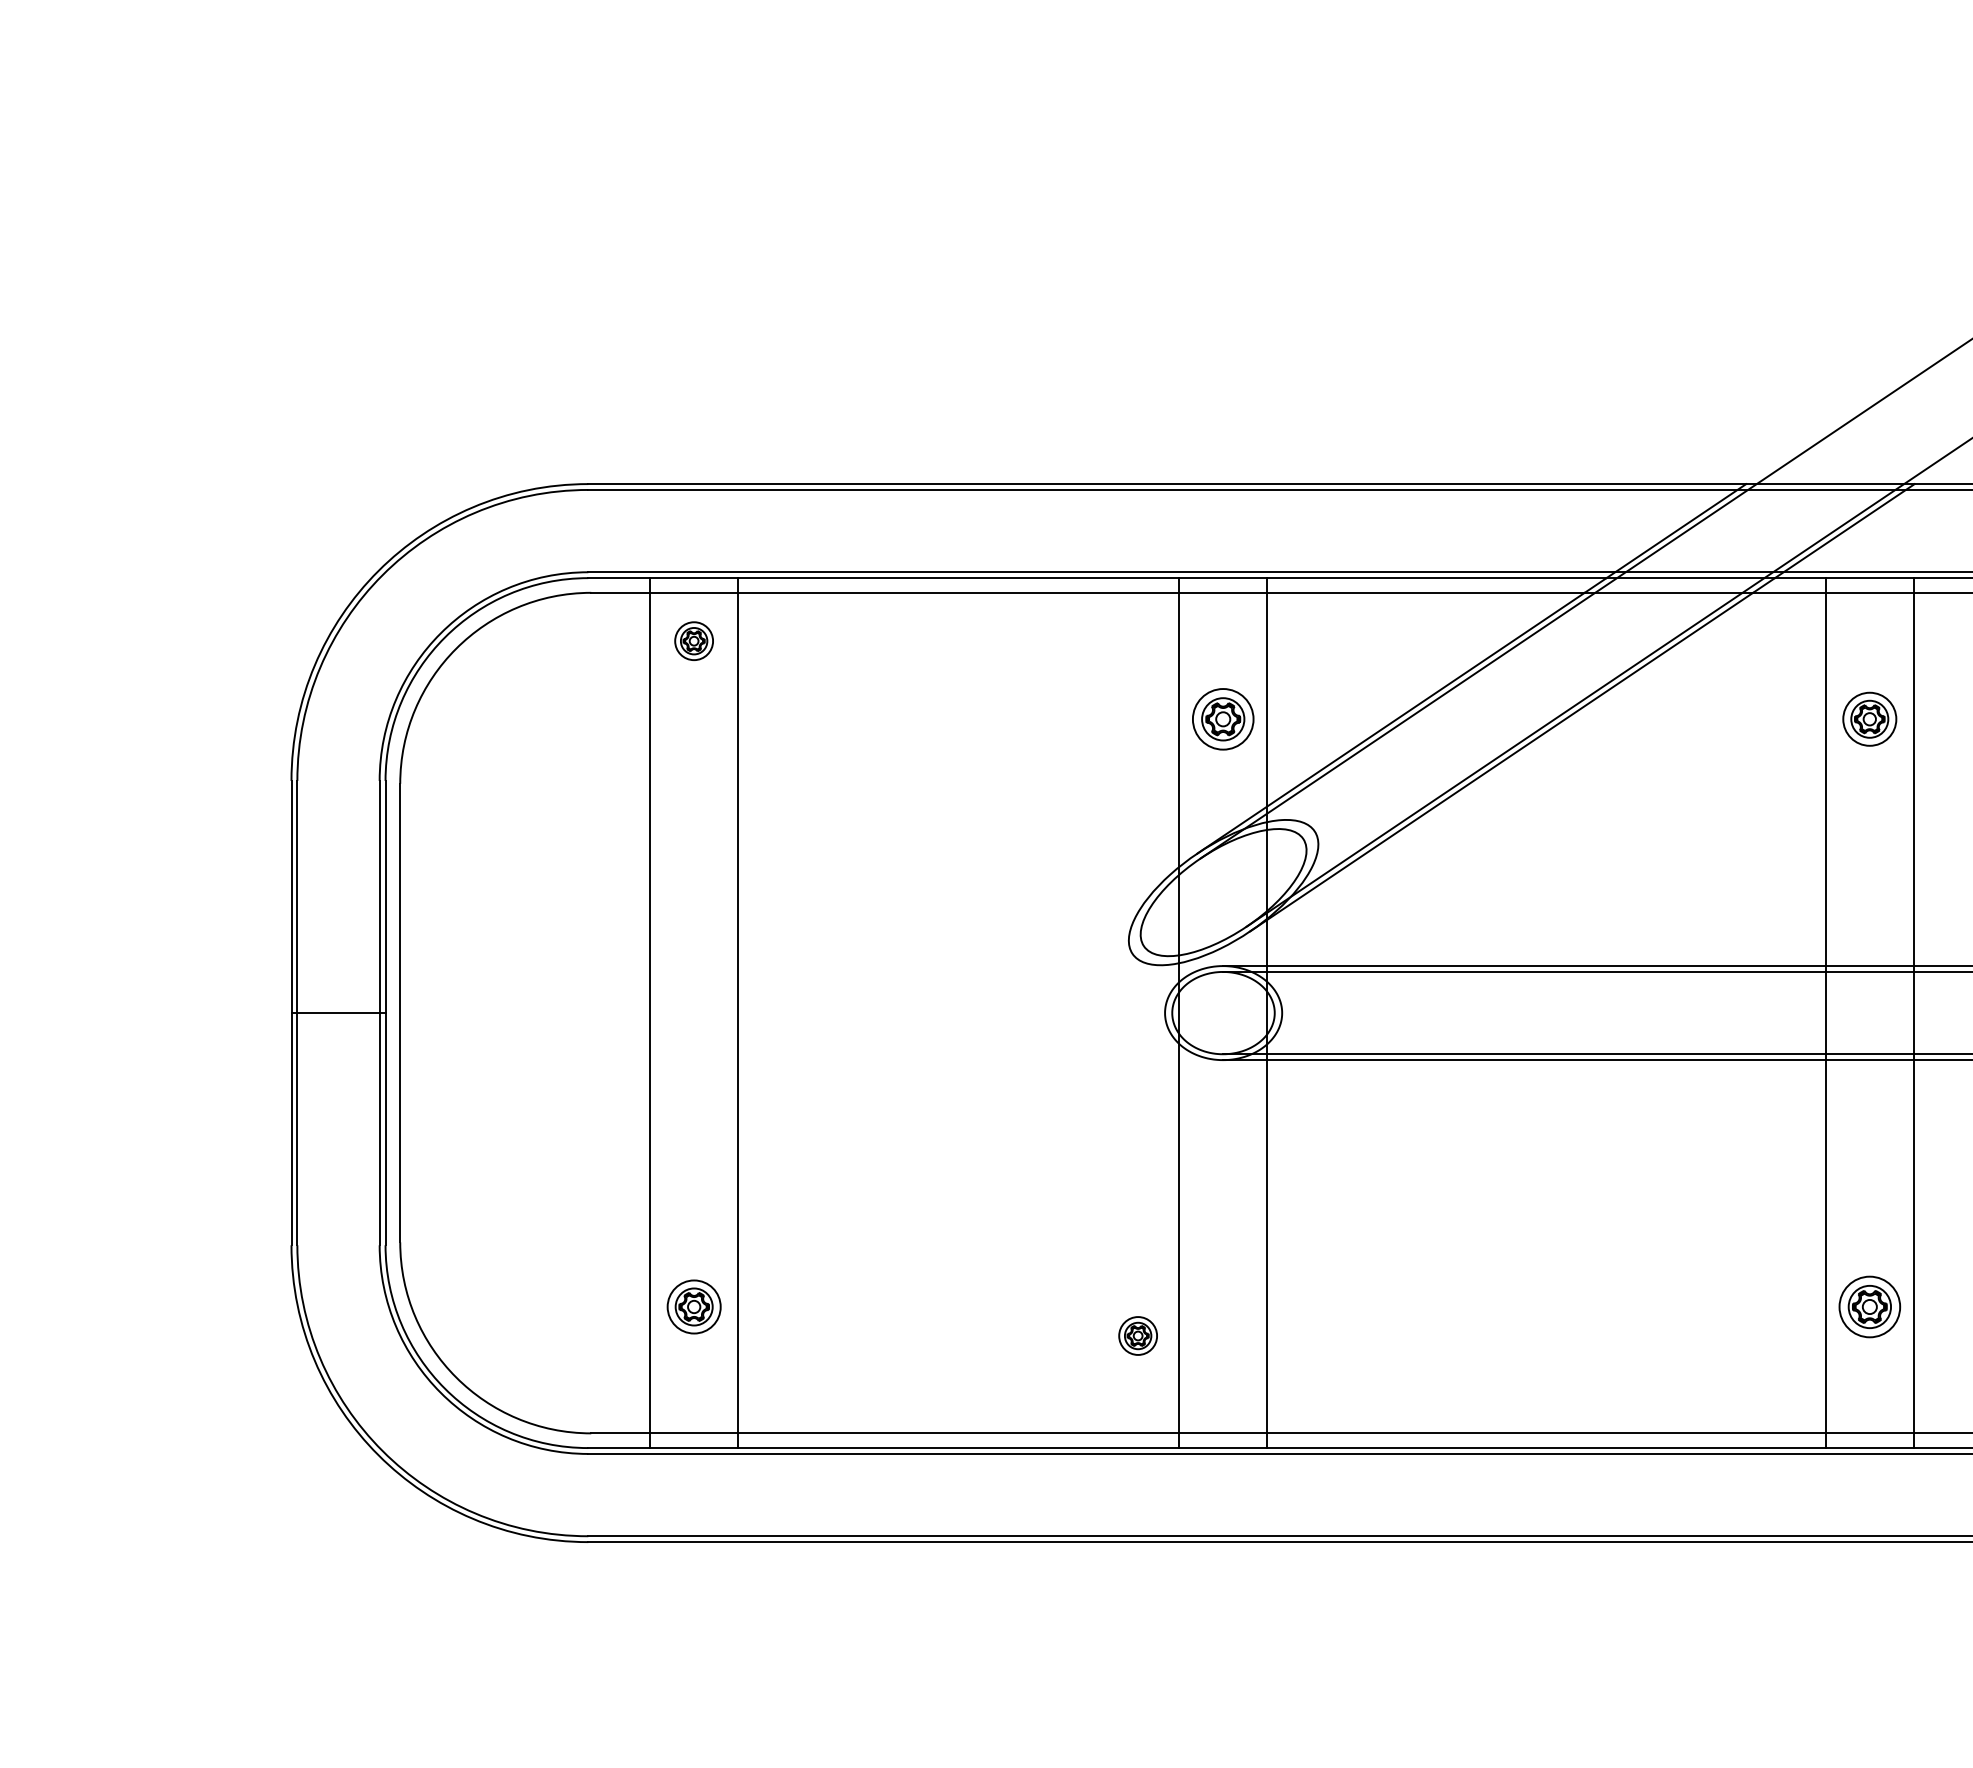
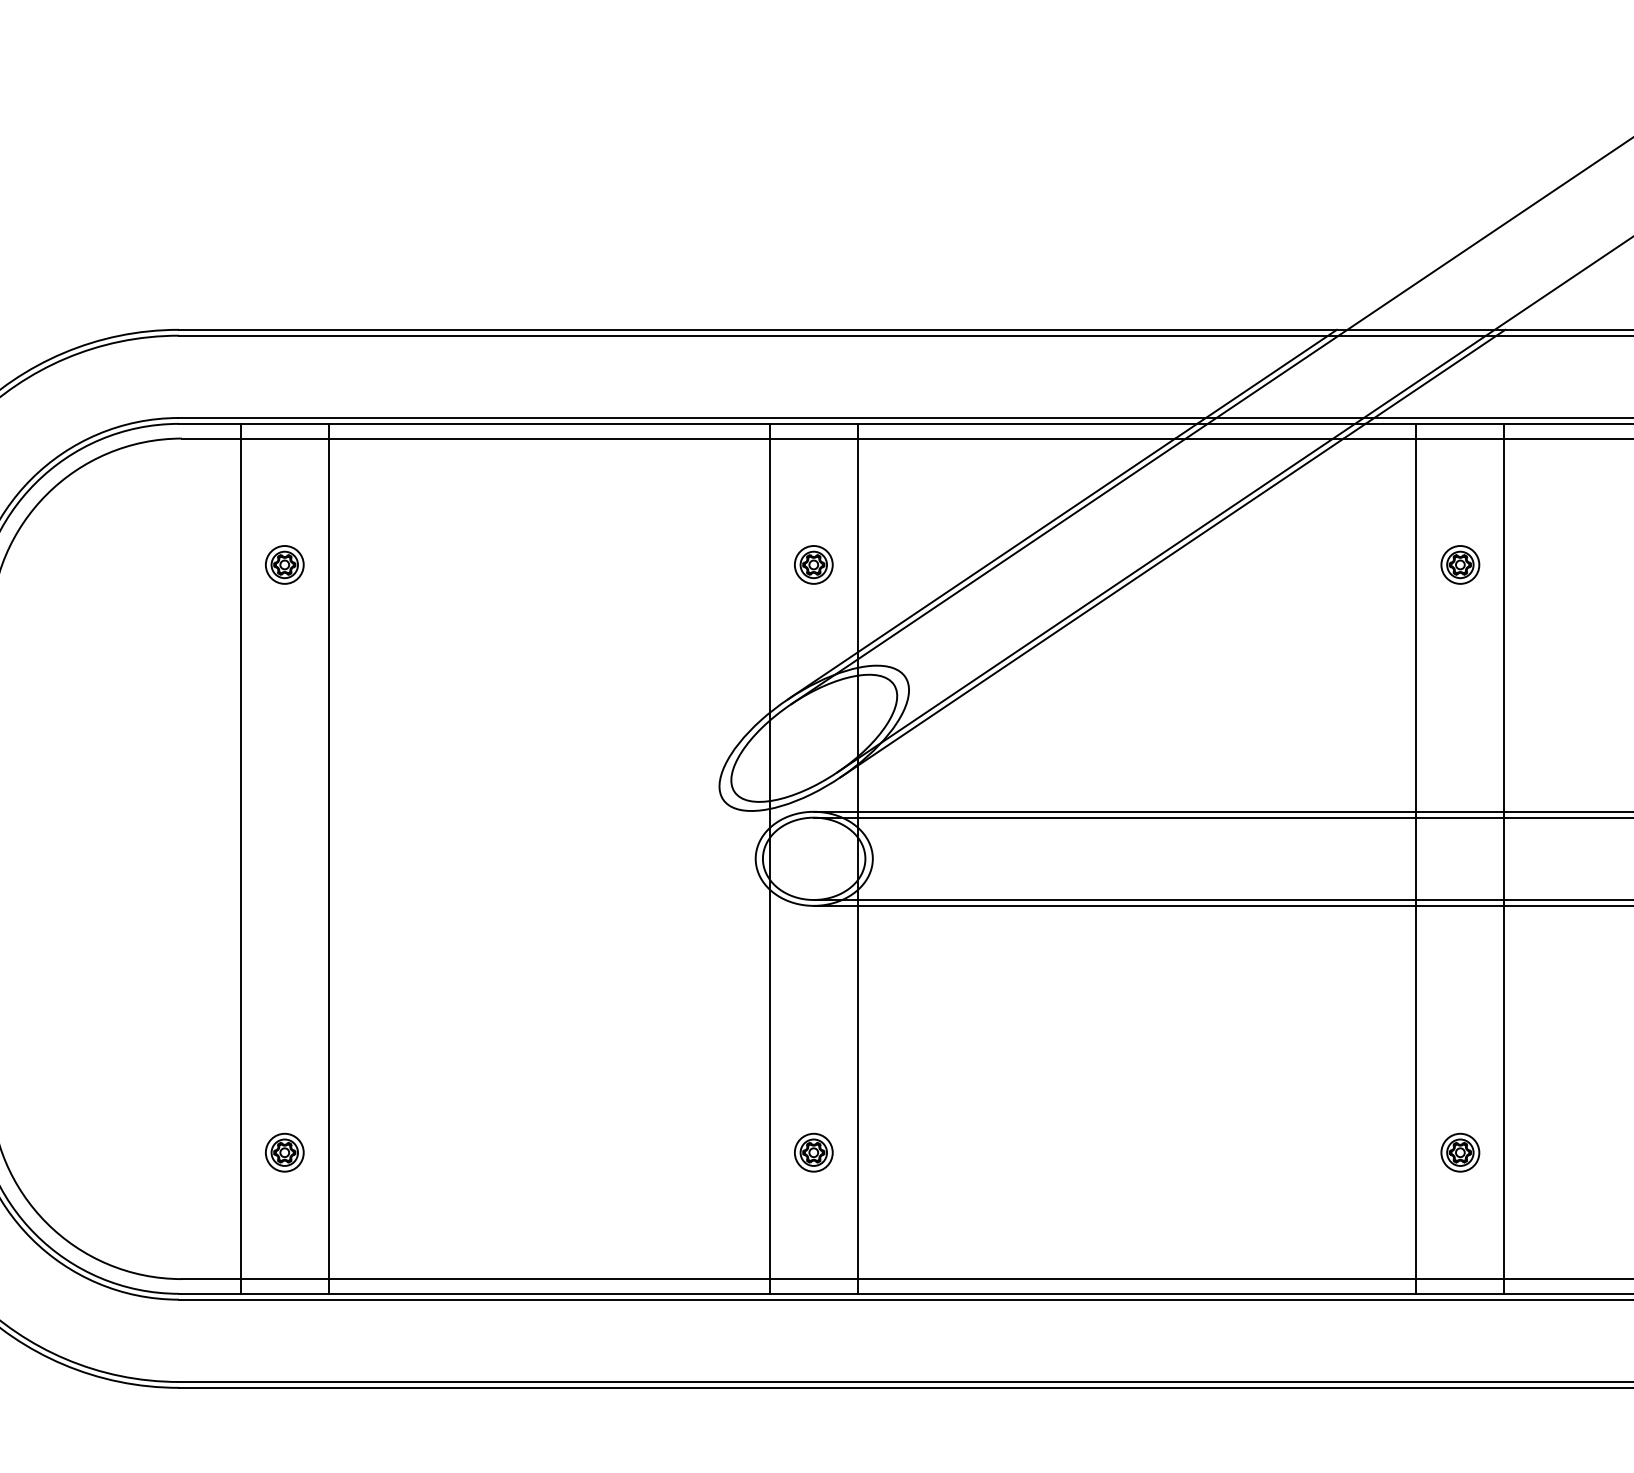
part: (693, 640) -> (284, 564), moved
part: (1222, 718) -> (813, 564), size x0.62
part: (1869, 718) -> (1460, 564), size x0.71
part: (693, 1306) -> (284, 1152), size x0.71
part: (1869, 1306) -> (1460, 1152), size x0.62
part: (1137, 1335) -> (813, 1152), moved

